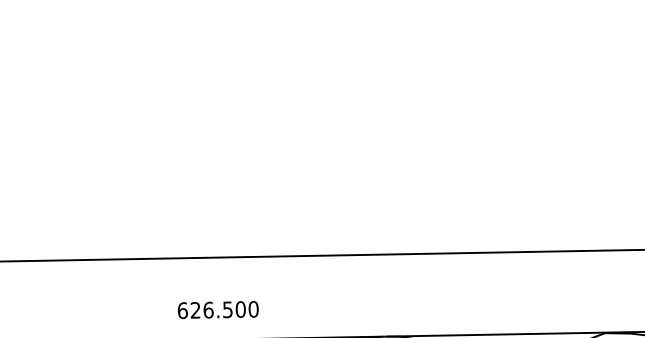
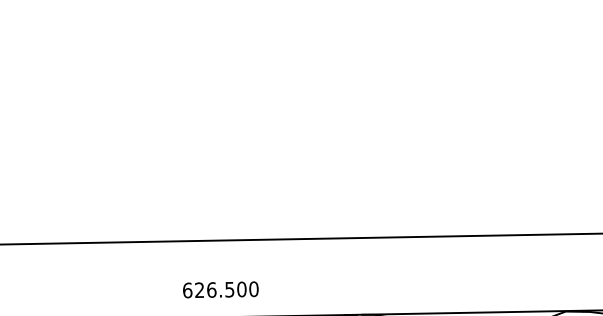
text: (217, 310) -> (220, 290), moved

